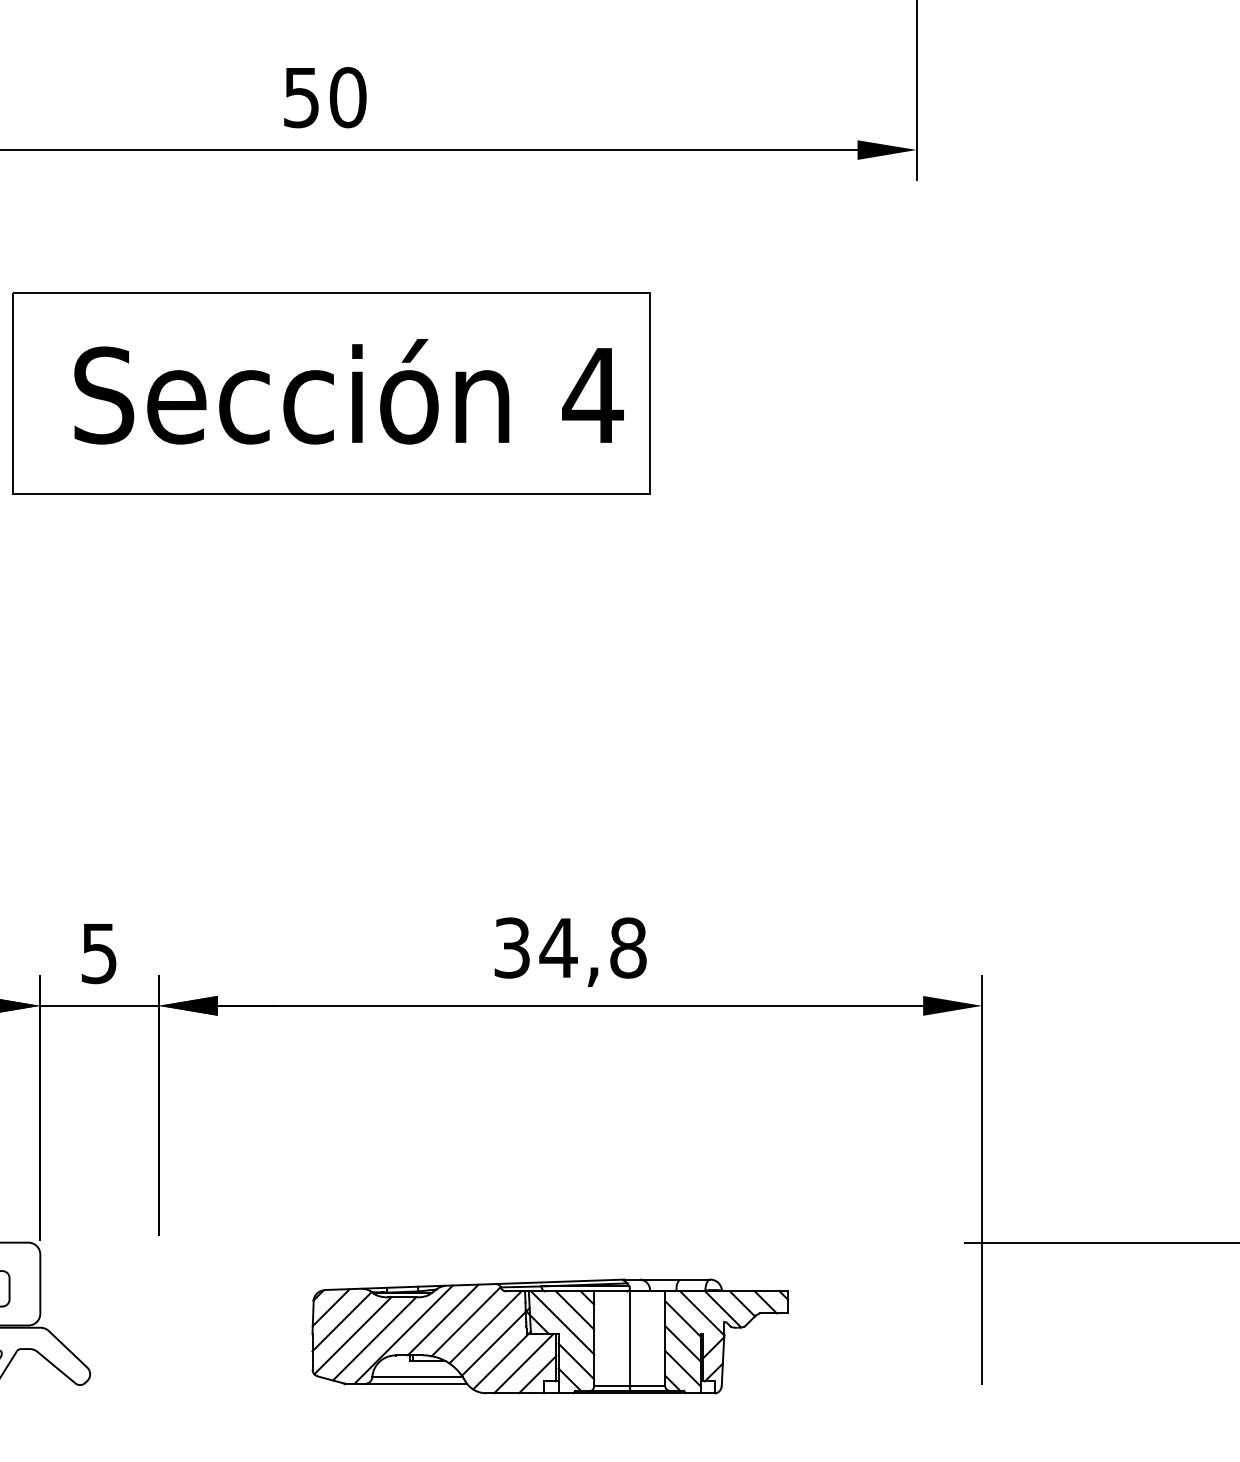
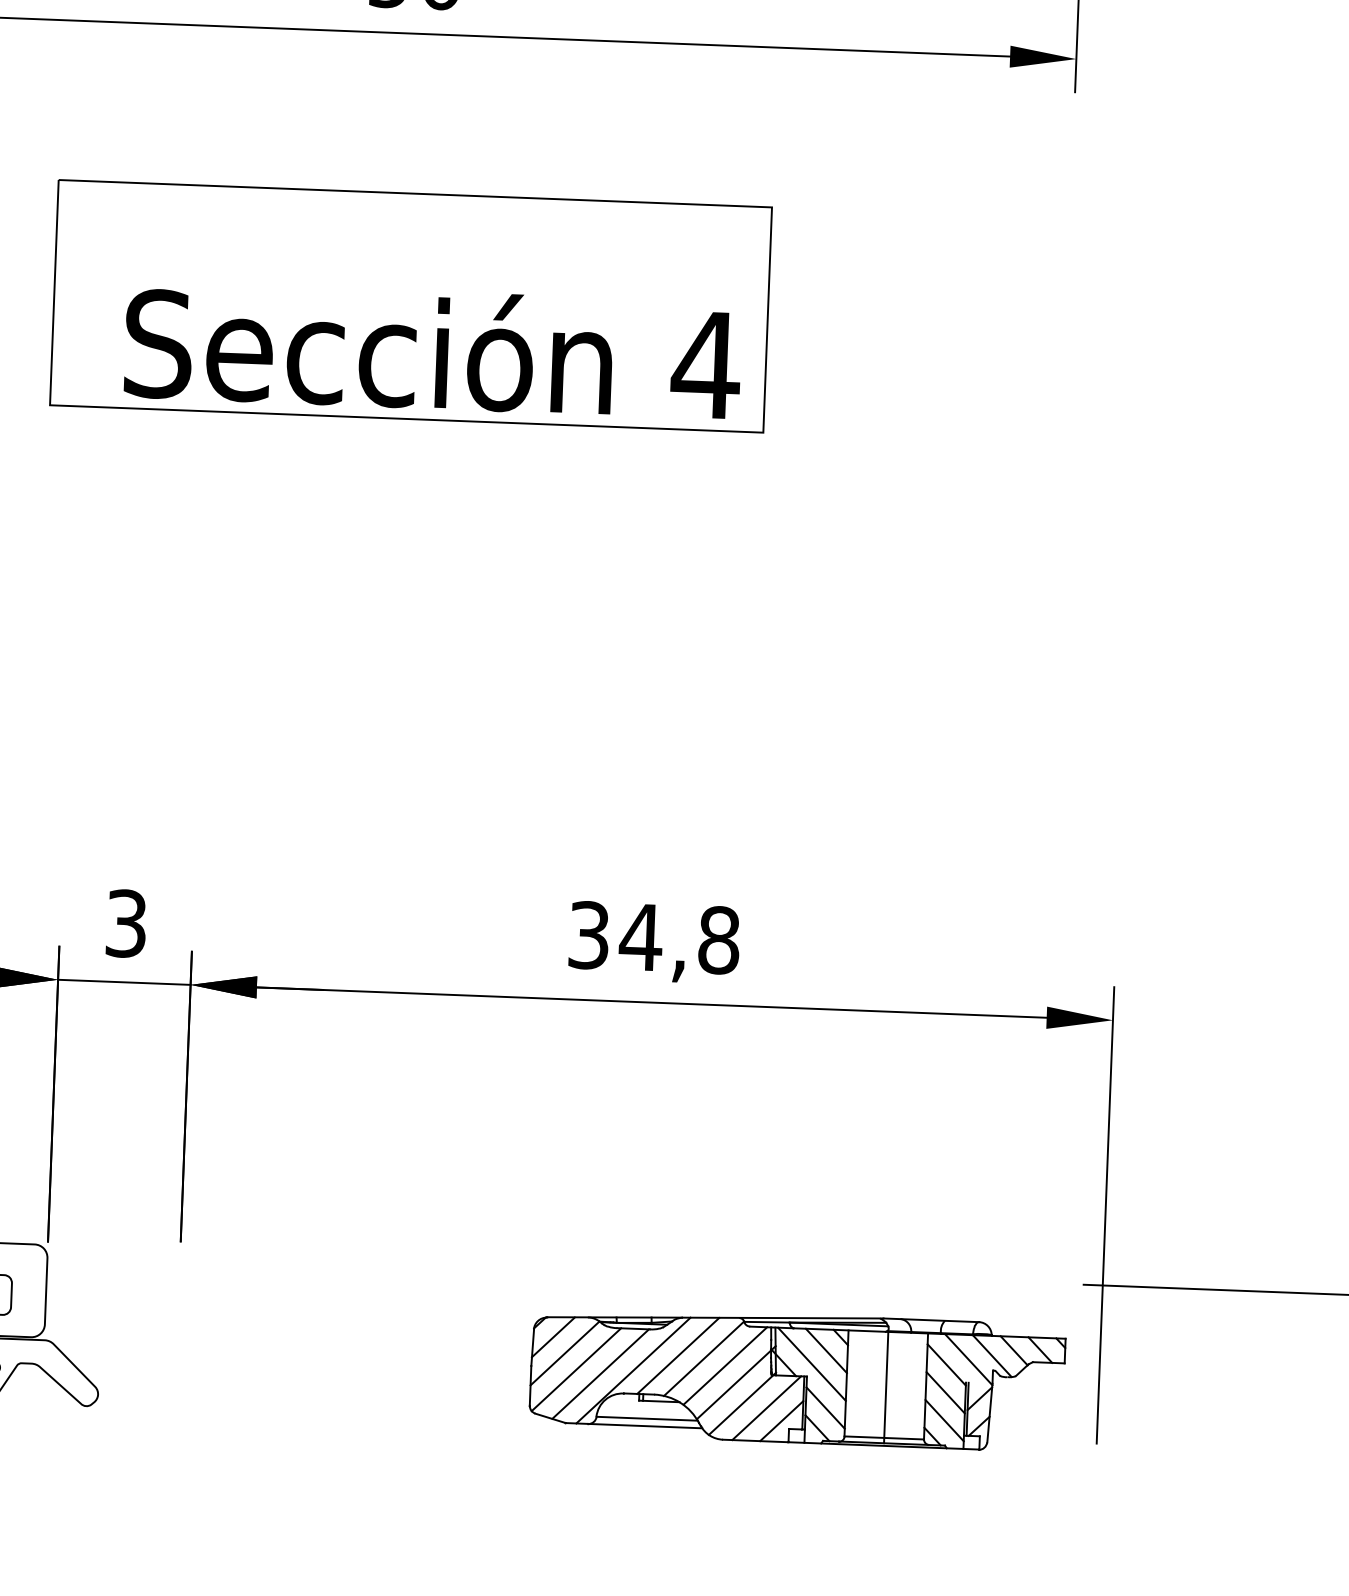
text: (348, 391) -> (432, 350), moved
text: (99, 952) -> (126, 922), 5 -> 3
part: (550, 1336) -> (797, 1378), moved

